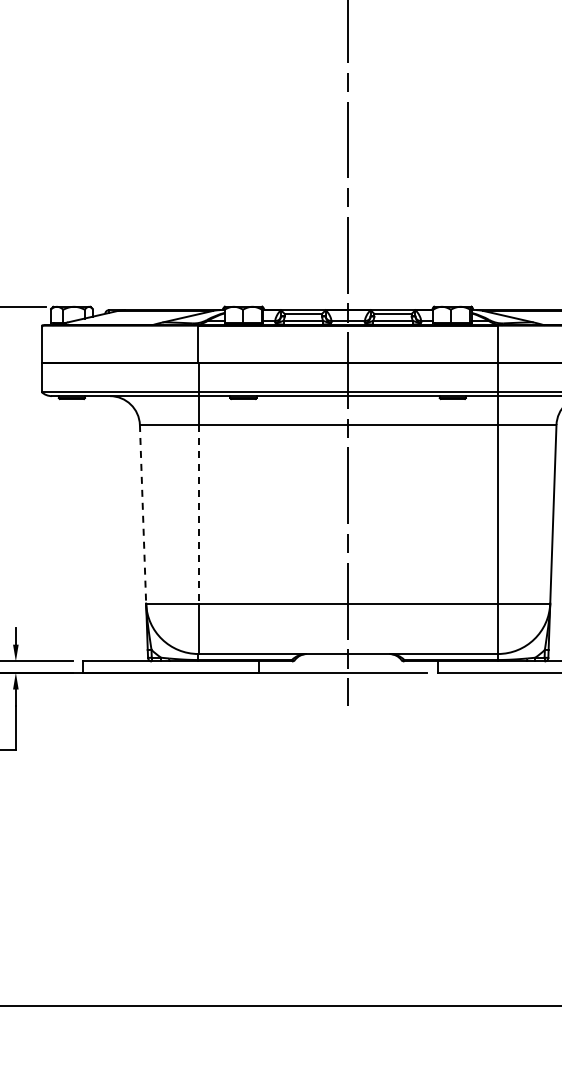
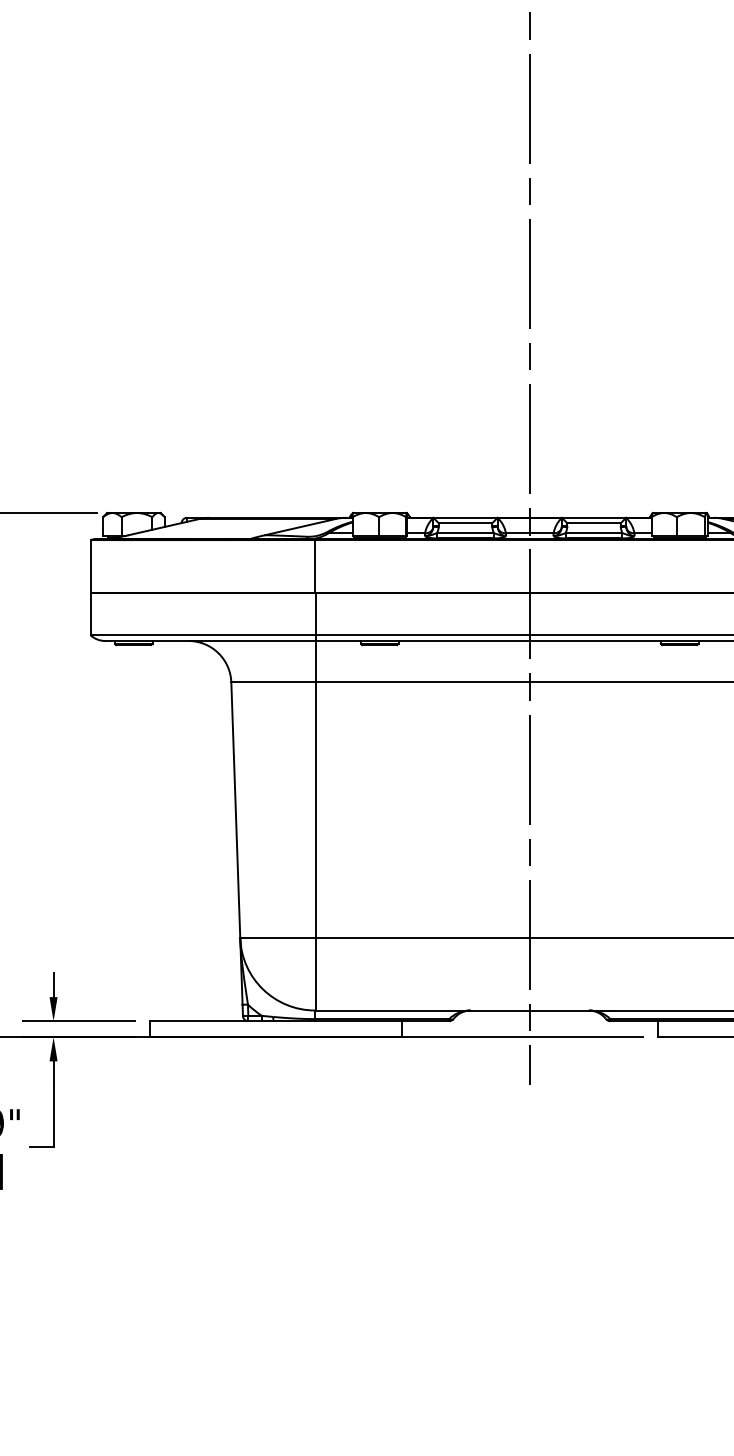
line: (143, 514) -> (236, 810), dashed -> solid
line: (198, 514) -> (315, 810), dashed -> solid

